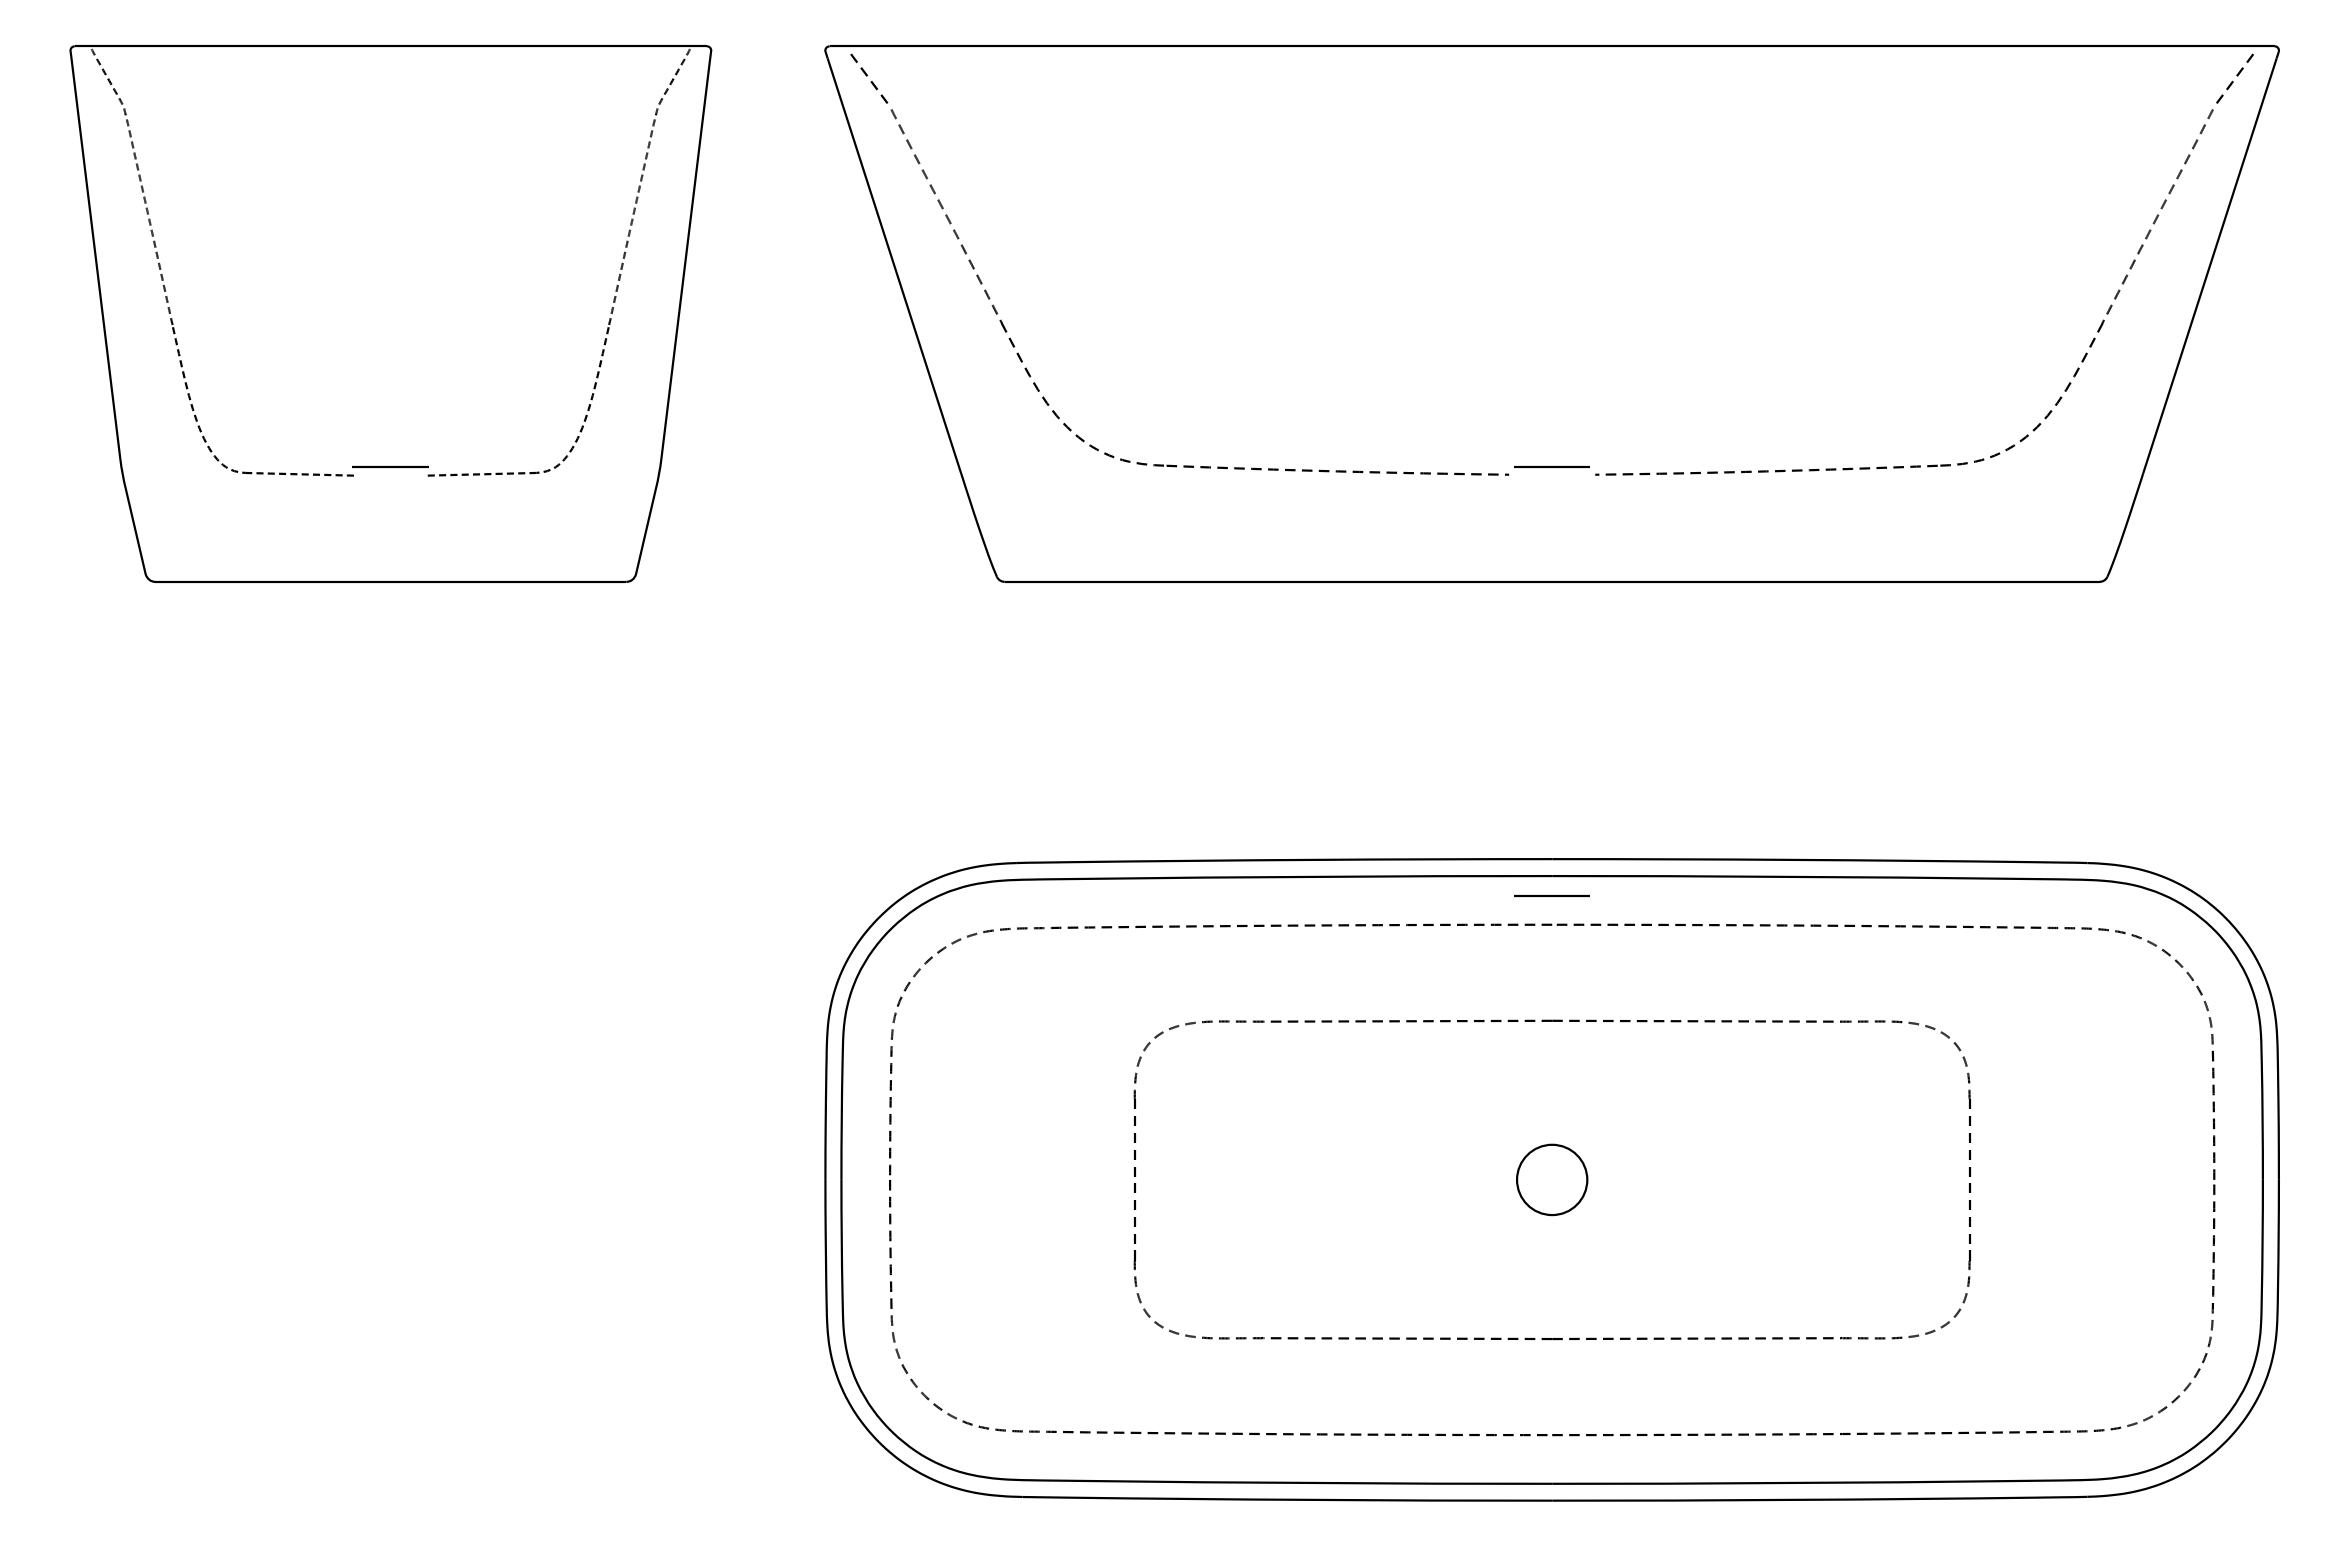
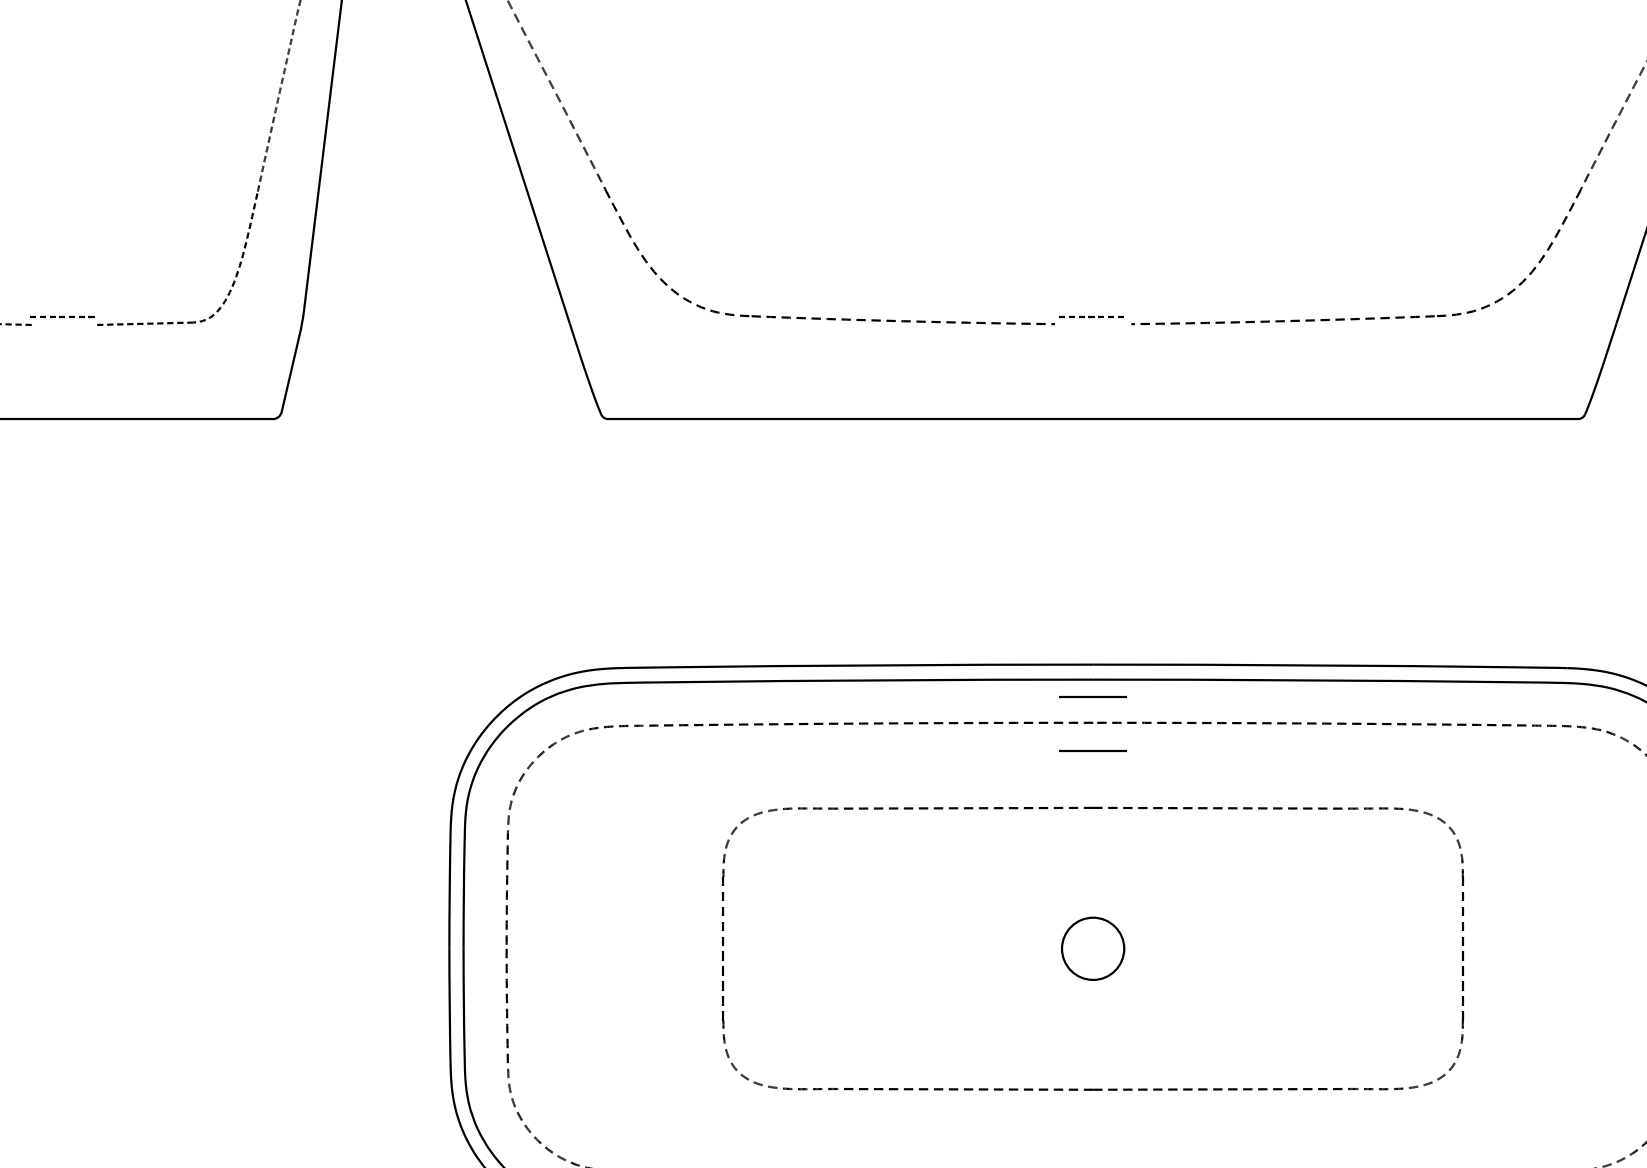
line: (390, 466) -> (64, 316), solid -> dashed
line: (1552, 466) -> (1093, 316), solid -> dashed
line: (1551, 956) -> (1092, 750), added

